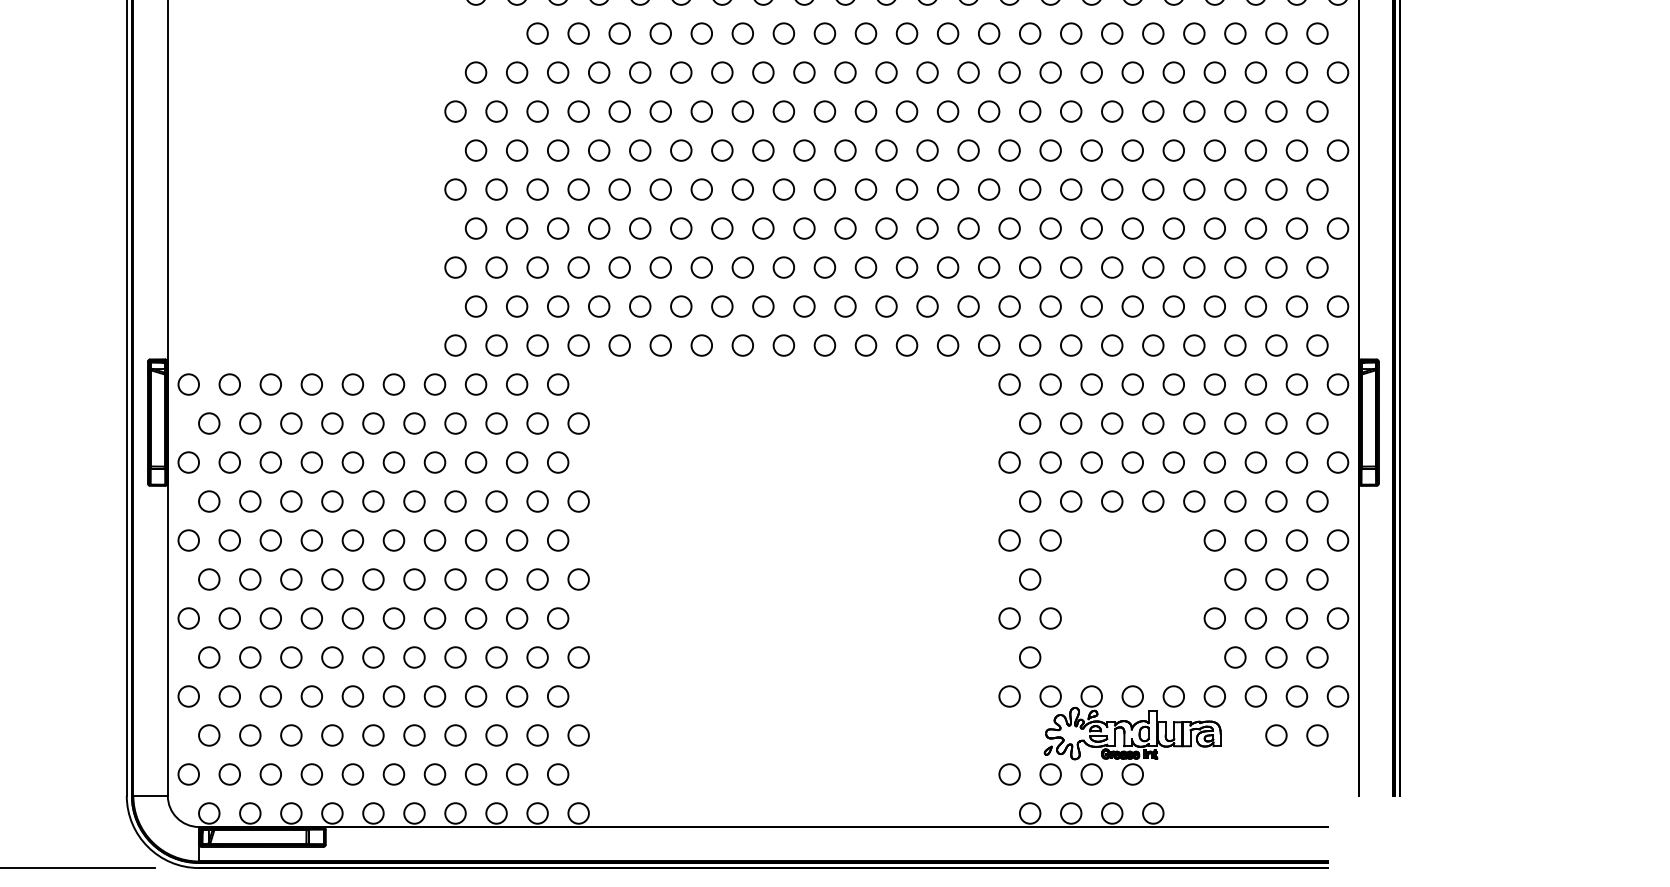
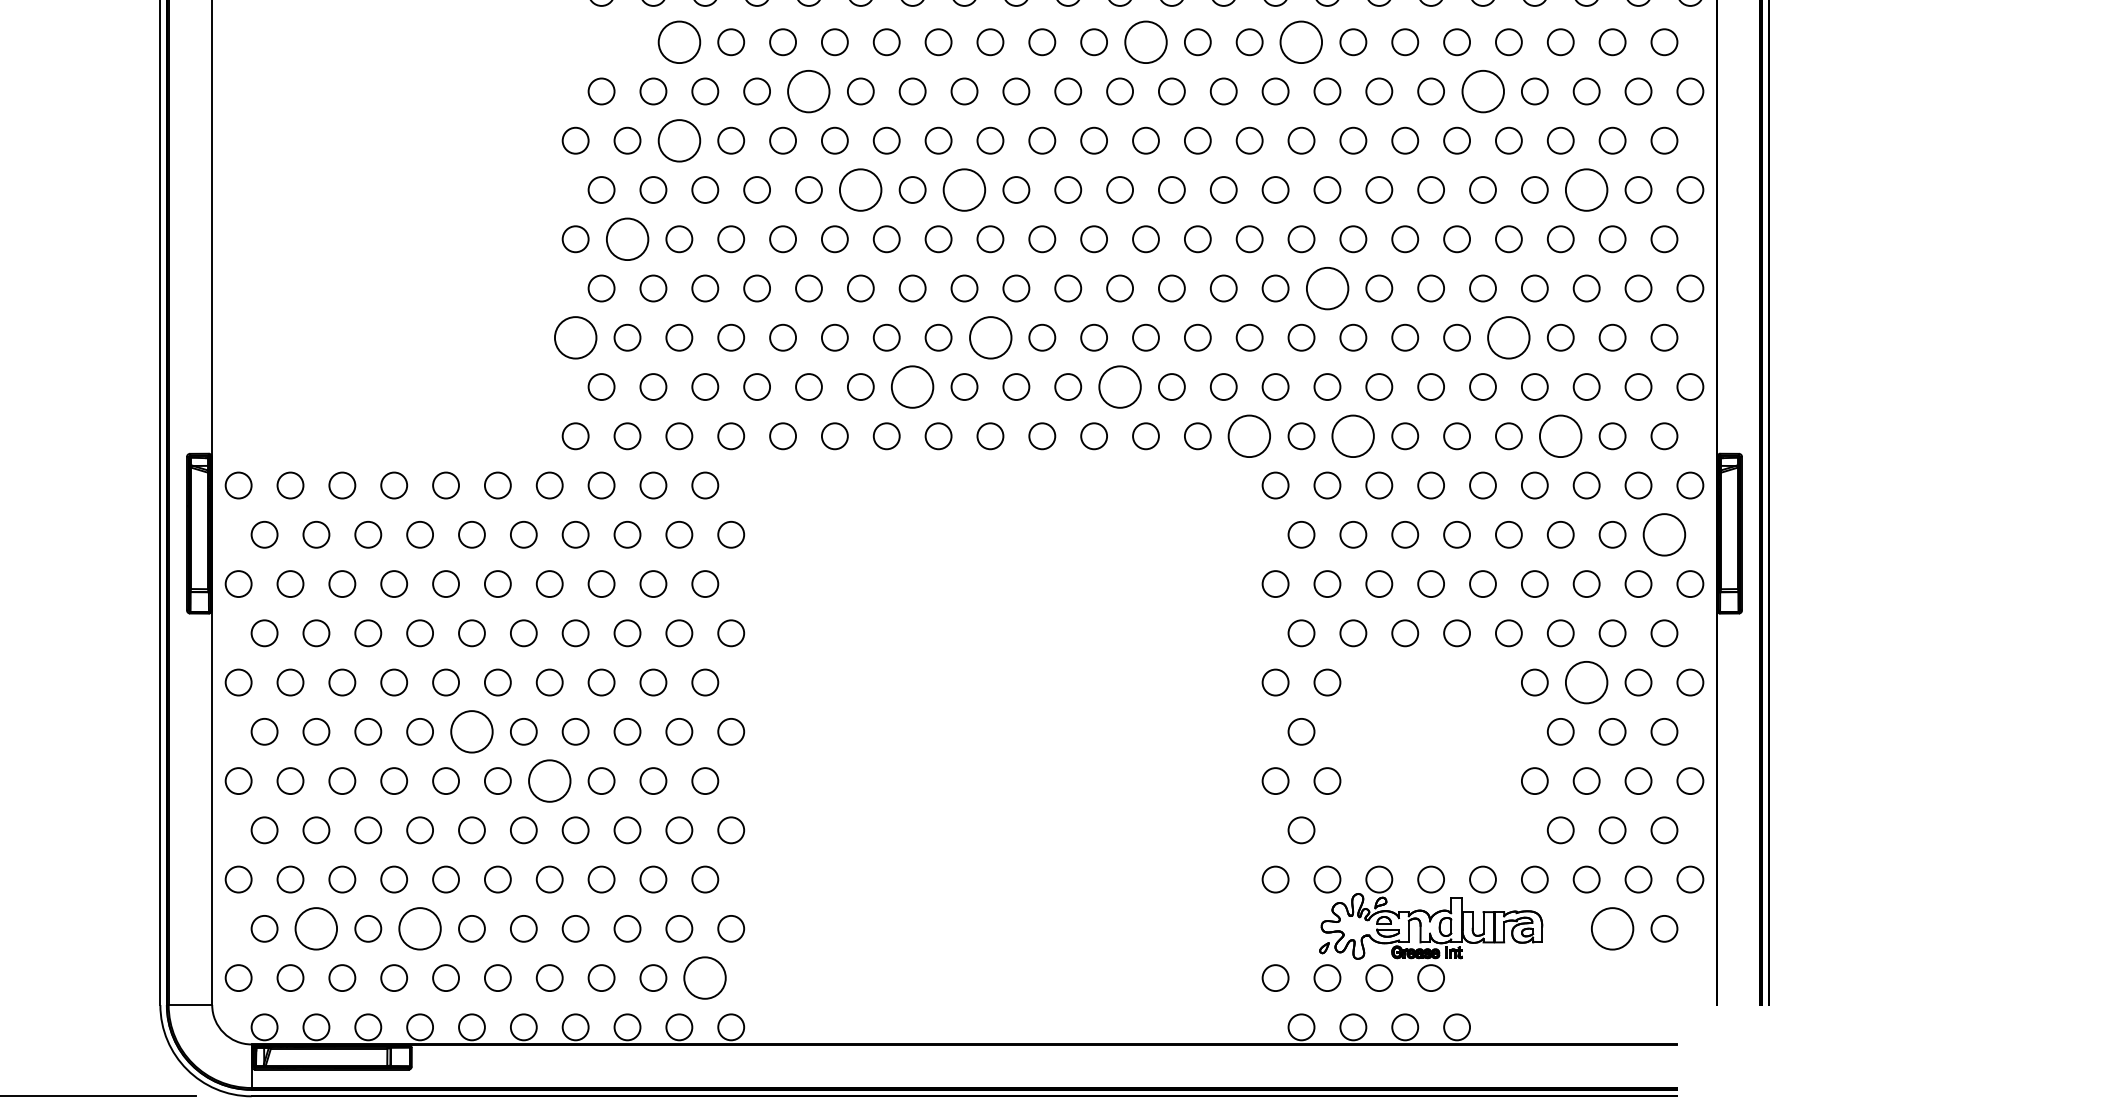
circle: (537, 33) -> (679, 42), size x1.6
circle: (906, 33) -> (1145, 42), size x1.6
circle: (1030, 33) -> (1301, 42), size x1.6
circle: (640, 72) -> (809, 91), size x1.6
circle: (1173, 72) -> (1482, 91), size x1.6
circle: (537, 111) -> (679, 140), size x1.6
circle: (681, 150) -> (861, 189), size x1.6
circle: (763, 150) -> (964, 189), size x1.6
circle: (1255, 150) -> (1586, 189), size x1.6
circle: (496, 189) -> (627, 239), size x1.6
circle: (1050, 228) -> (1327, 288), size x1.6
circle: (455, 267) -> (575, 337), size x1.6
circle: (783, 267) -> (989, 337), size x1.6
circle: (1194, 267) -> (1509, 337), size x1.6
circle: (722, 306) -> (912, 386), size x1.6
circle: (886, 306) -> (1120, 386), size x1.6
circle: (989, 345) -> (1250, 436), size x1.6
circle: (1071, 345) -> (1353, 436), size x1.6
circle: (1235, 345) -> (1560, 436), size x1.6
circle: (1317, 423) -> (1664, 534), size x1.6
circle: (1255, 540) -> (1586, 682), size x1.6
circle: (373, 579) -> (472, 731), size x1.6
circle: (434, 618) -> (549, 781), size x1.6
circle: (250, 735) -> (316, 928), size x1.6
circle: (332, 735) -> (420, 928), size x1.6
circle: (1276, 735) -> (1612, 928), size x1.6
circle: (558, 774) -> (705, 978), size x1.6

